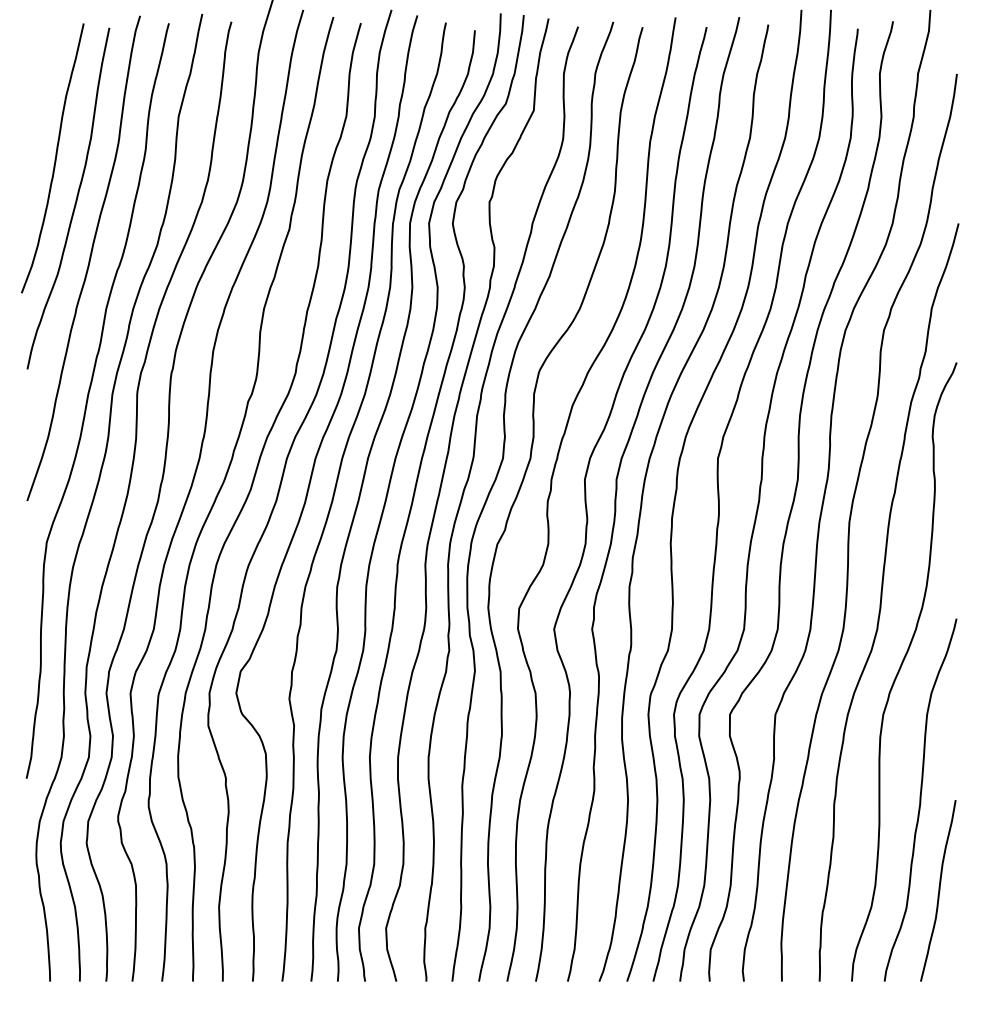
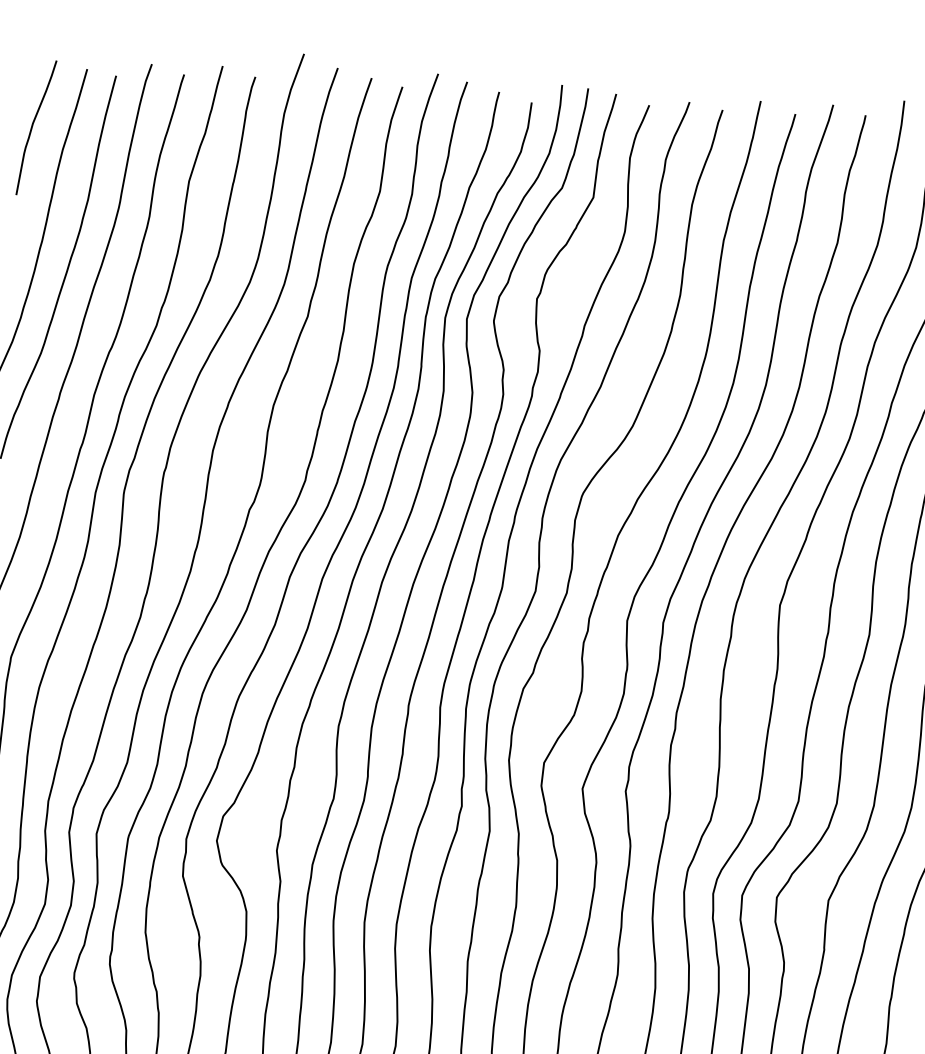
curve: (39, 76) -> (33, 126), added

